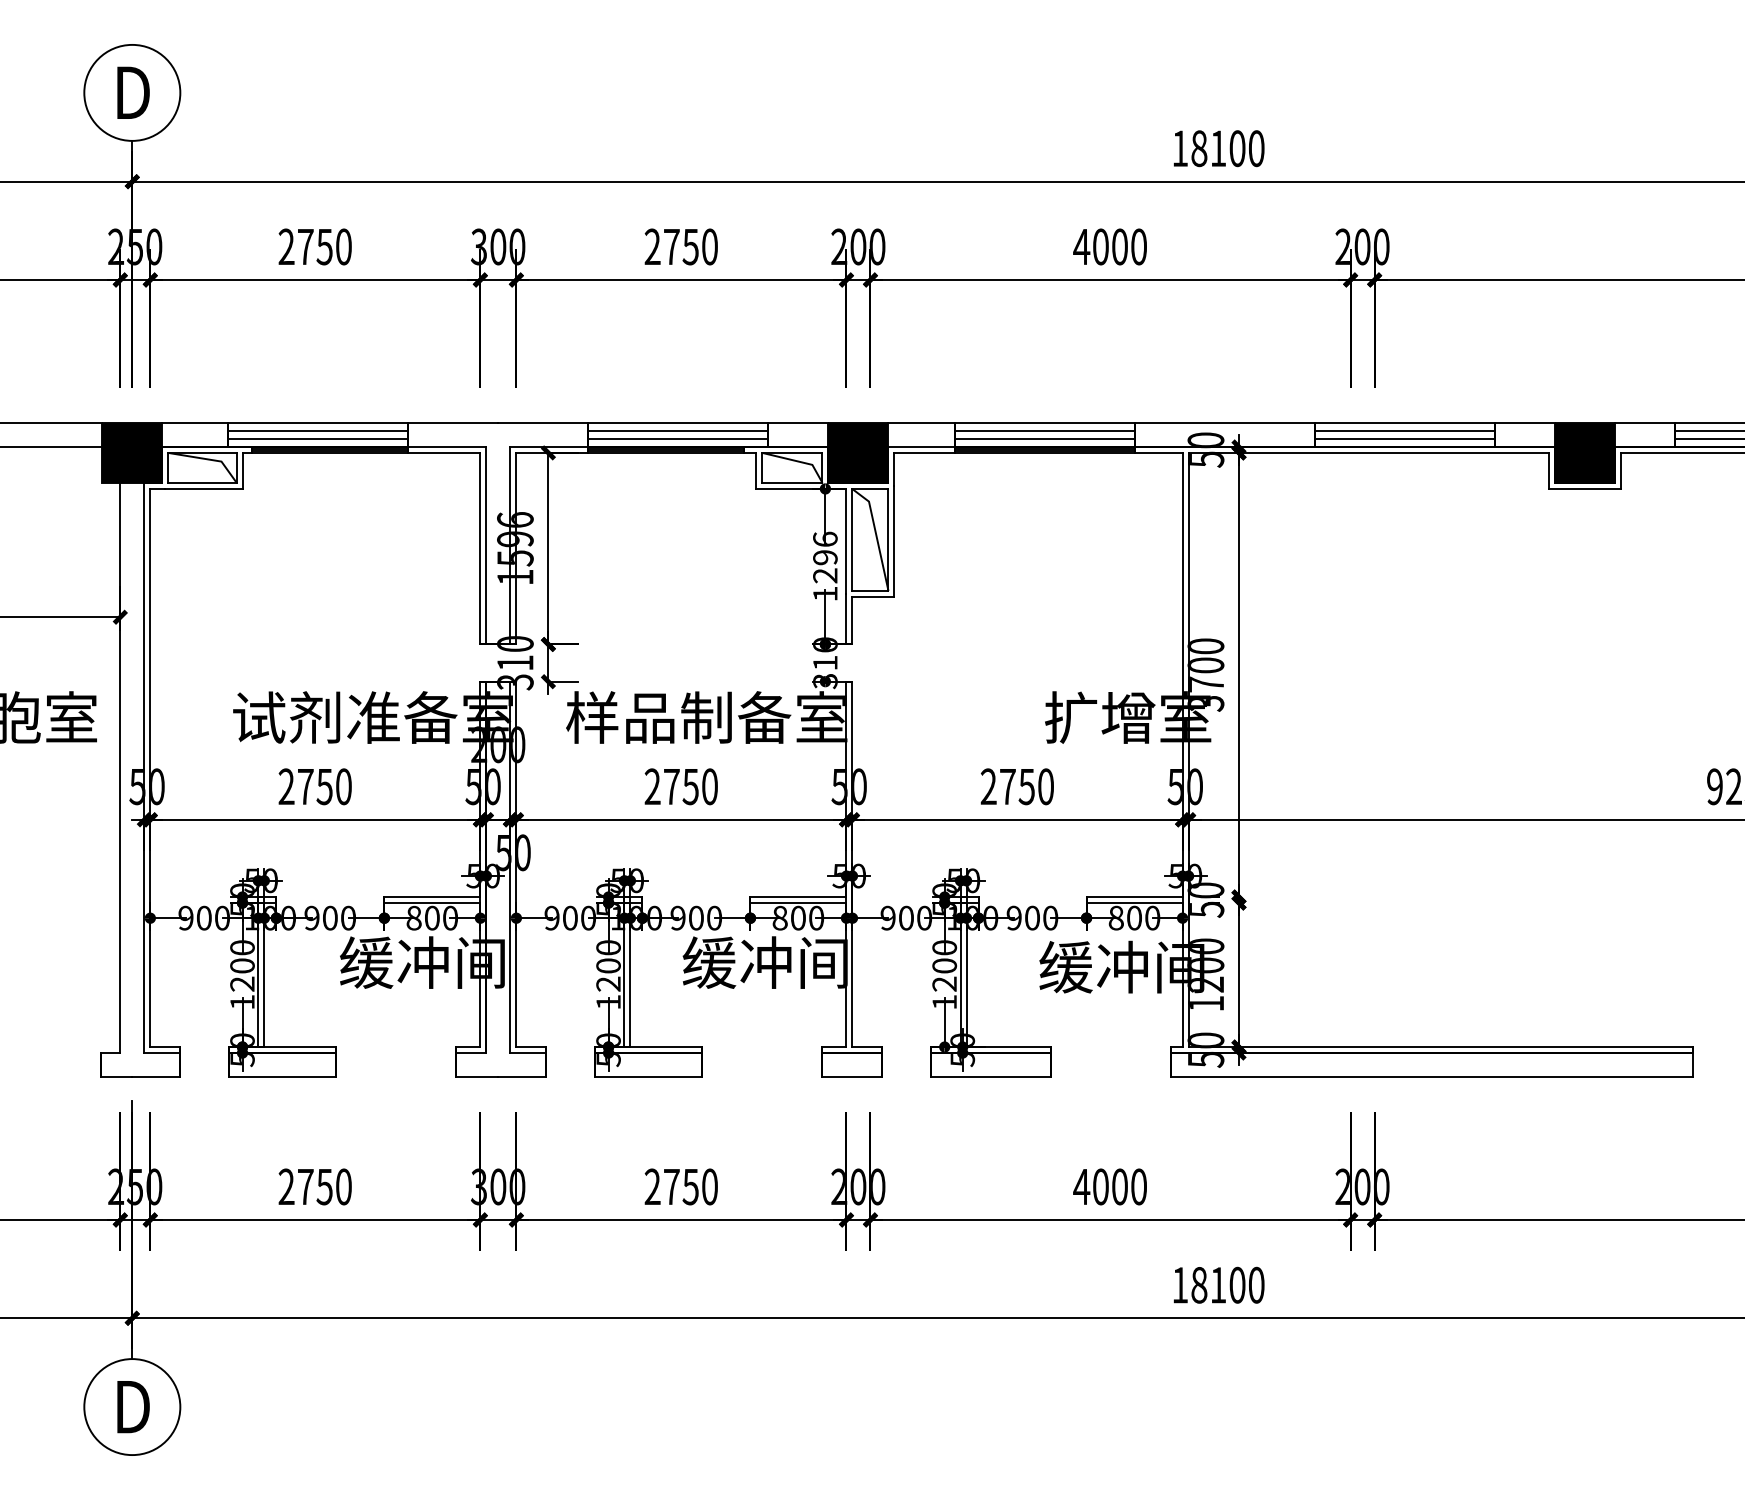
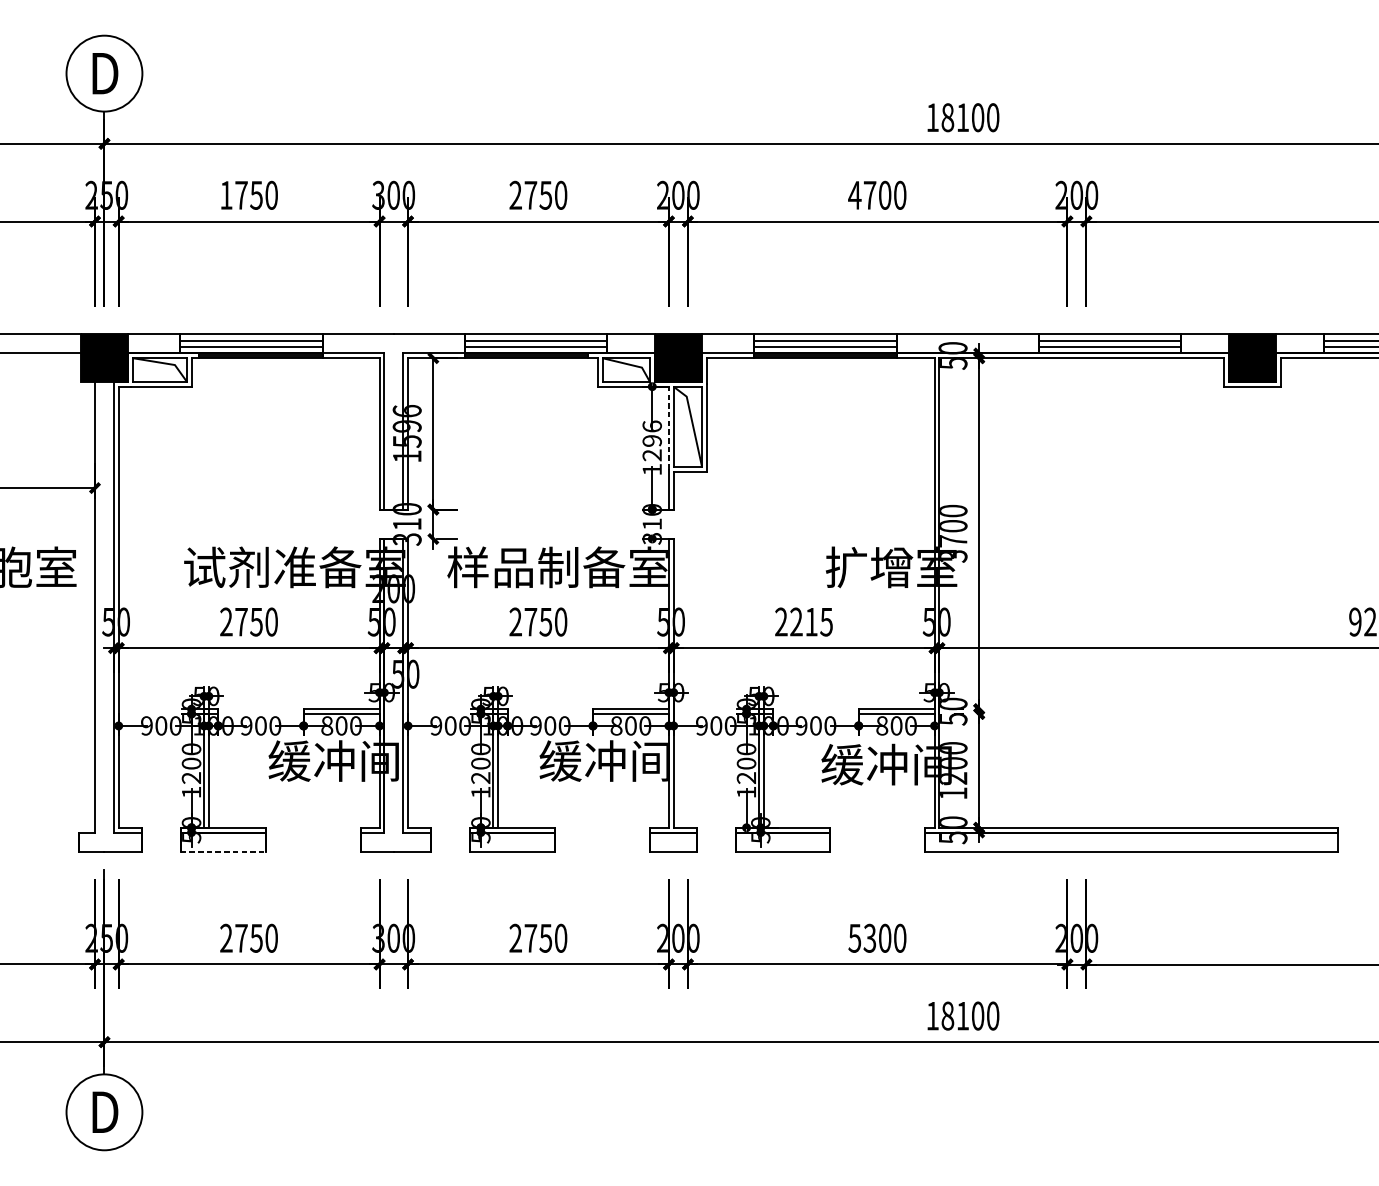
text: (286, 246) -> (226, 195), 2750 -> 1750
text: (1100, 246) -> (869, 195), 4000 -> 4700
line: (846, 541) -> (668, 428), solid -> dashed
text: (1026, 786) -> (811, 621), 2750 -> 2215
line: (282, 1077) -> (223, 851), solid -> dashed
text: (1090, 1186) -> (861, 938), 4000 -> 5300

